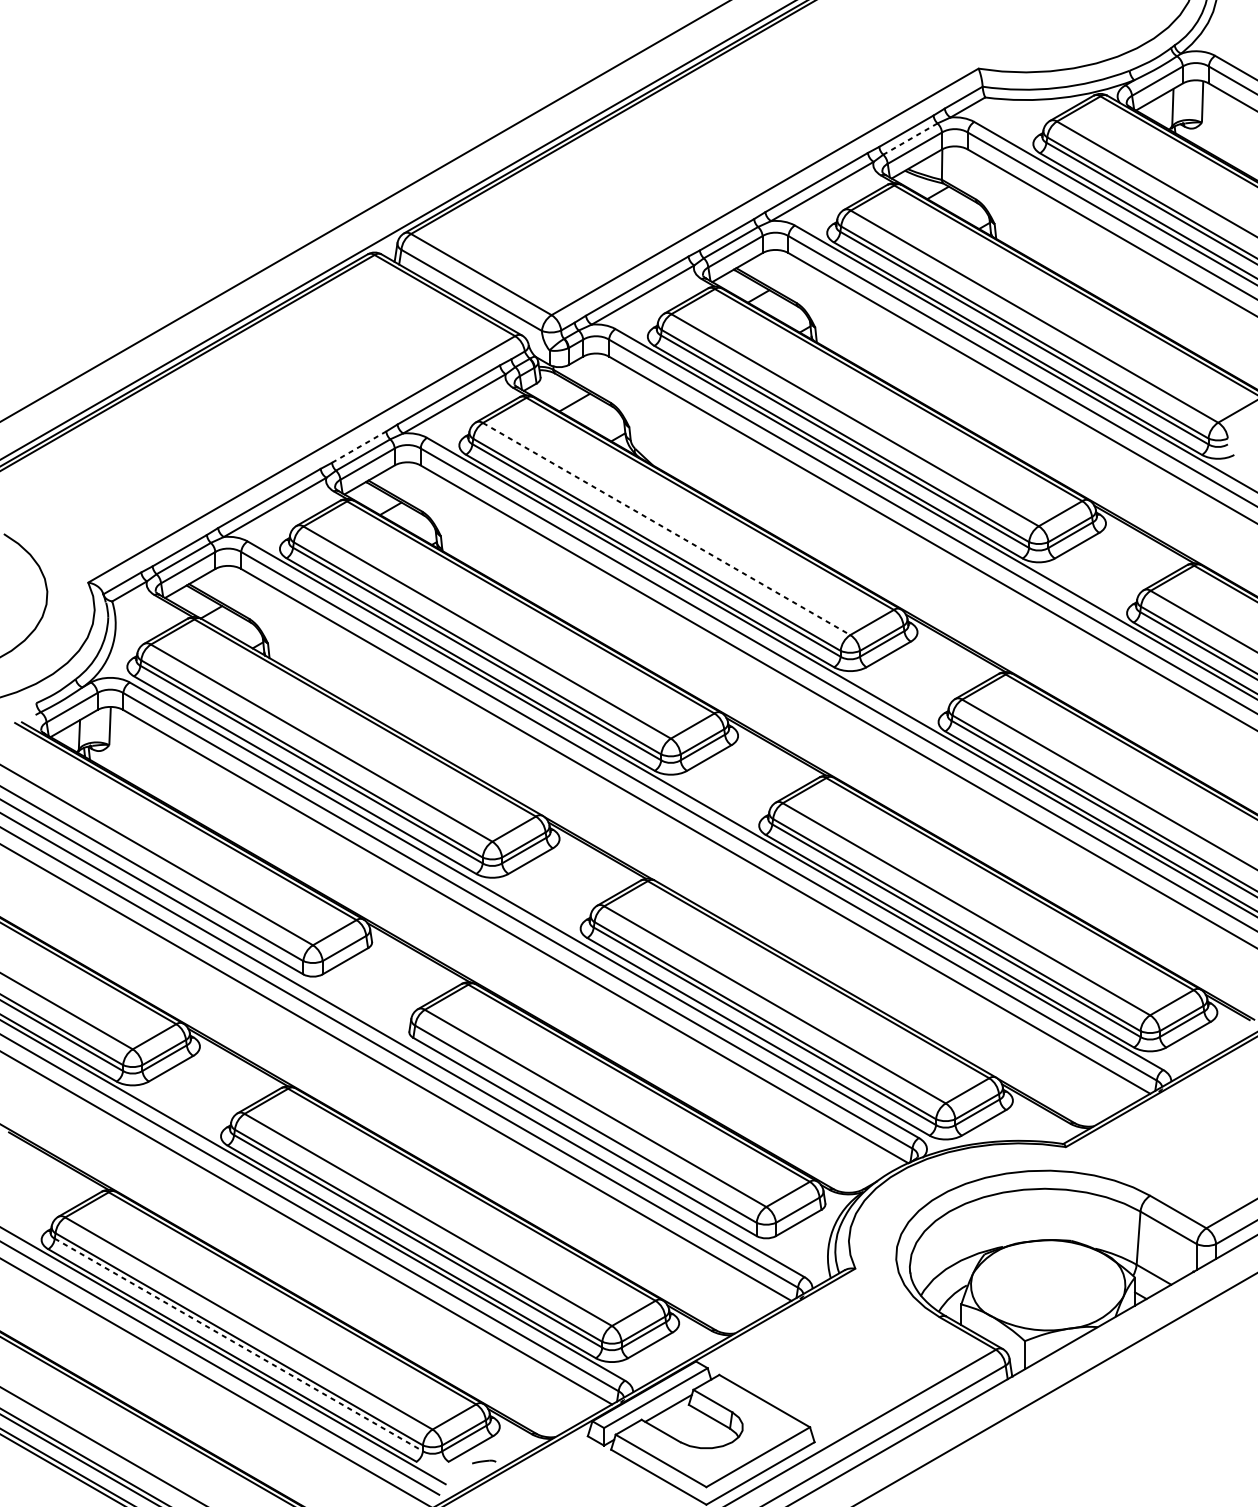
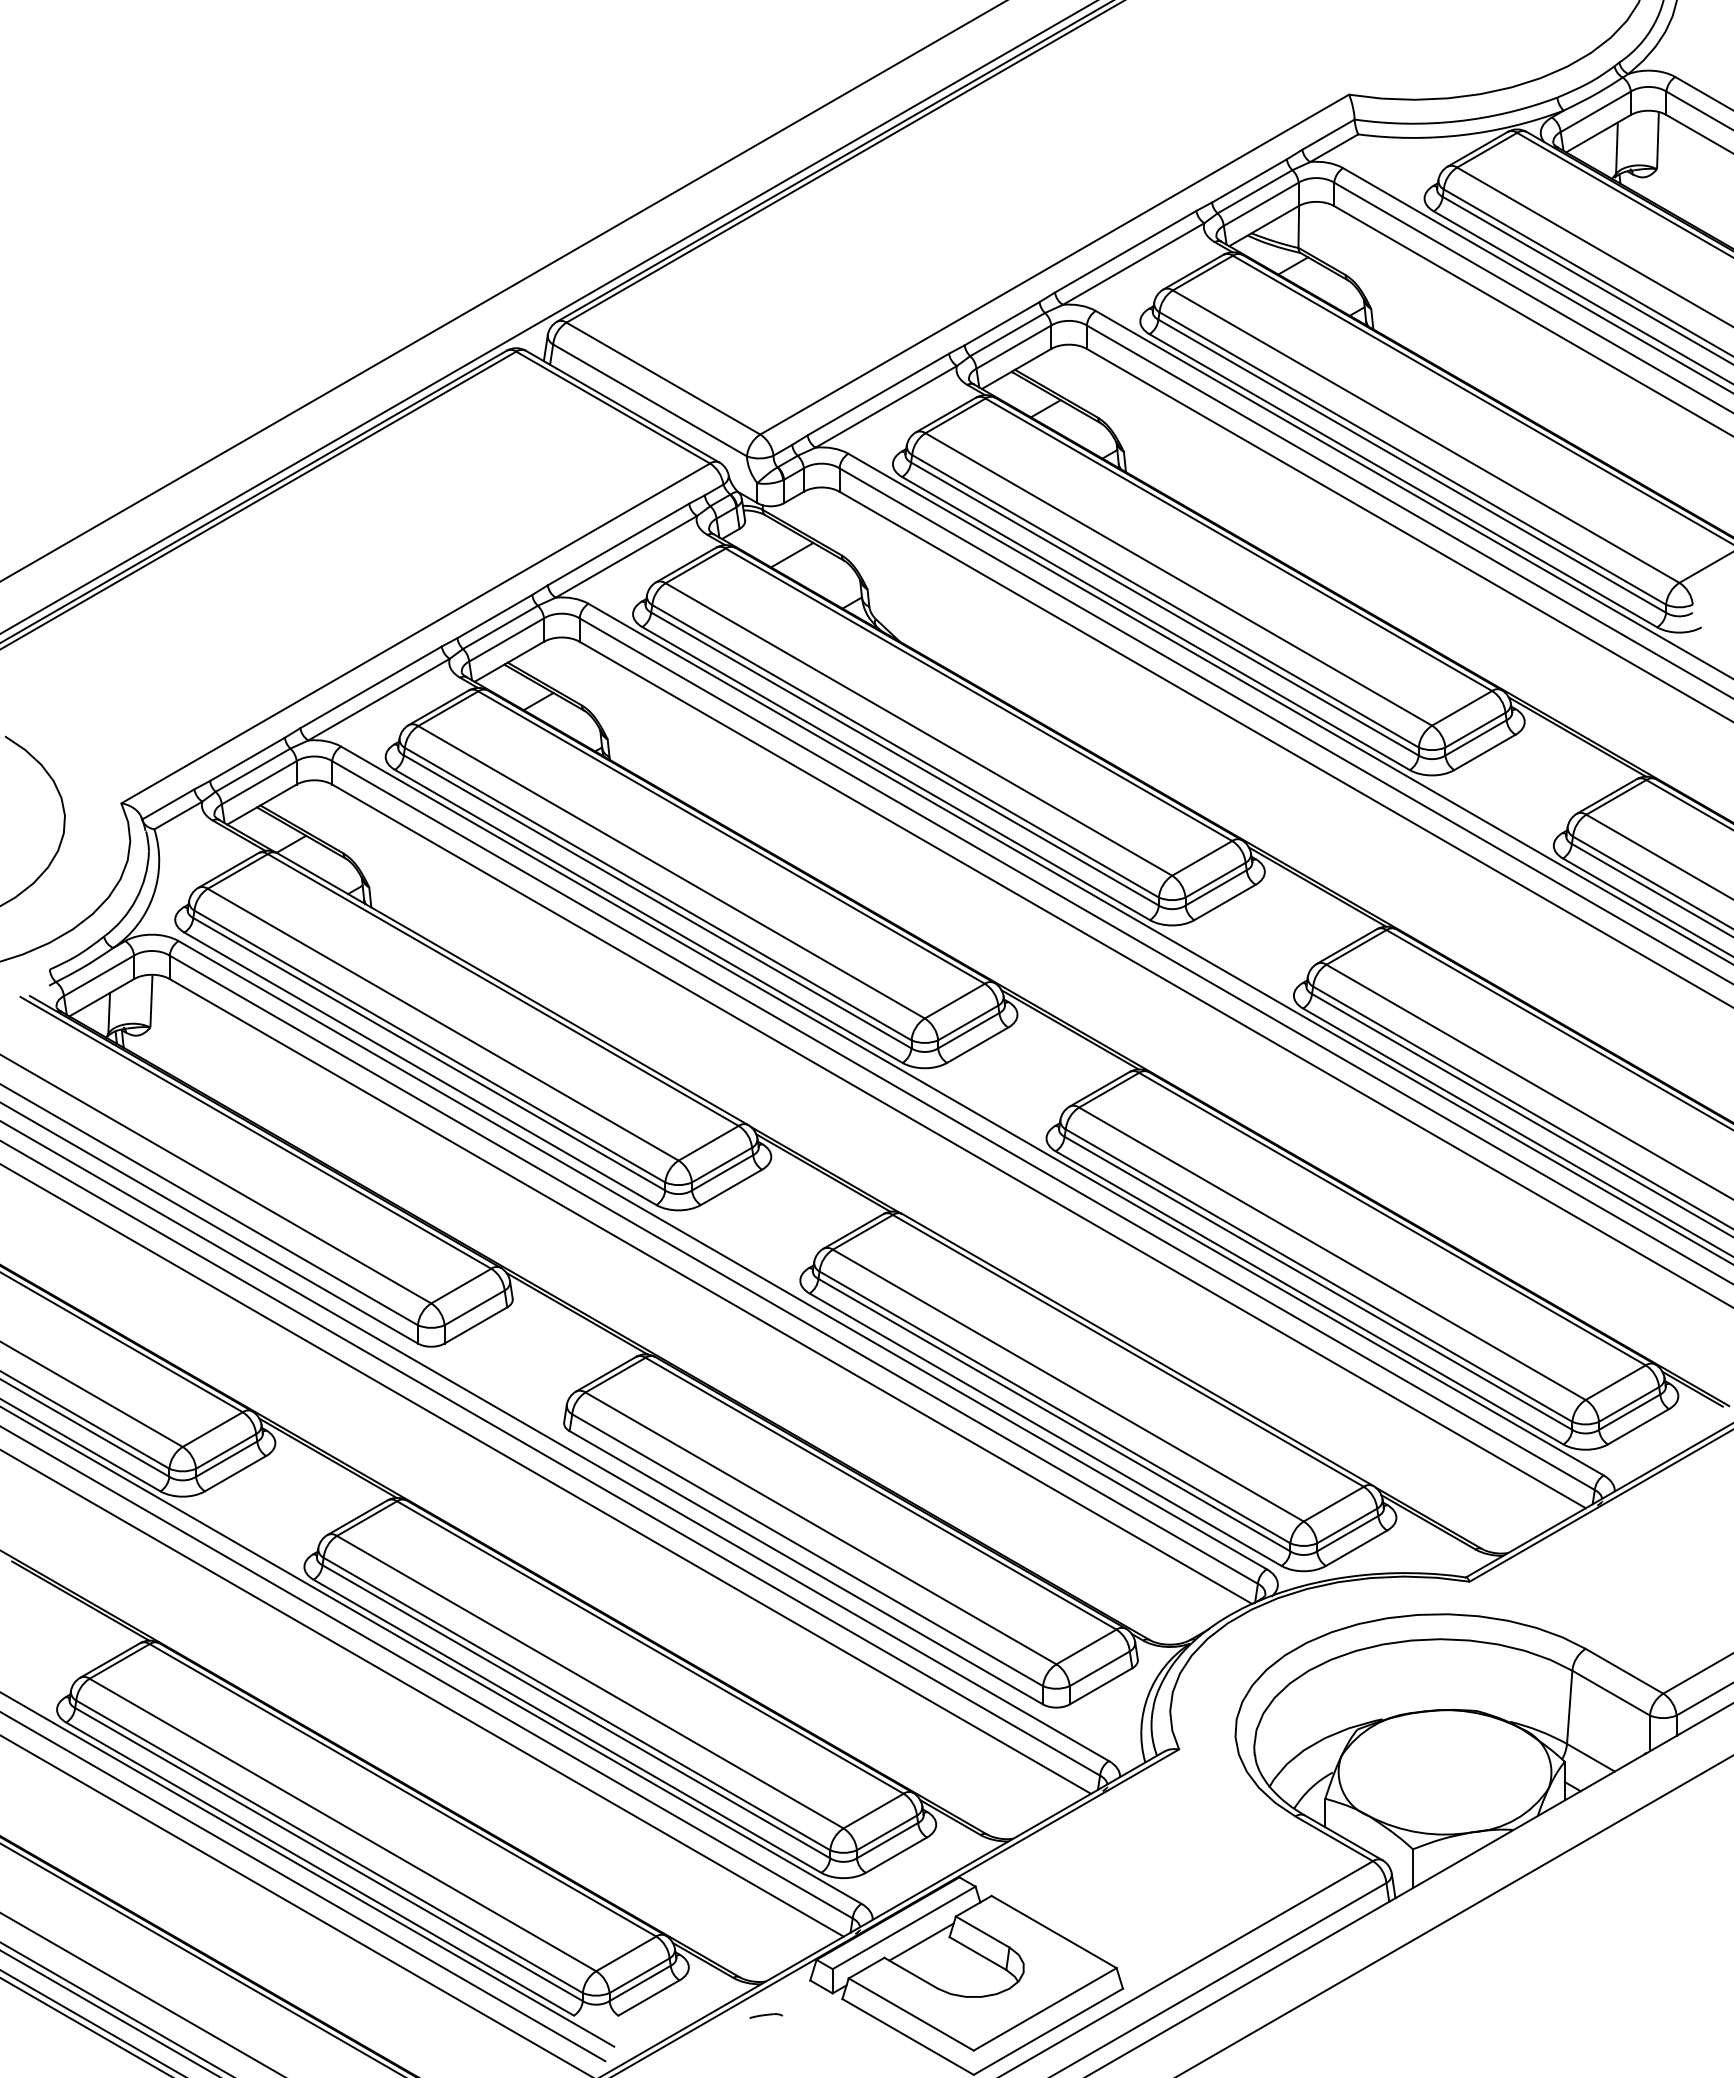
line: (910, 139) -> (1254, 192), dashed -> solid
line: (359, 447) -> (495, 616), dashed -> solid
line: (667, 529) -> (919, 729), dashed -> solid
line: (239, 1344) -> (329, 1854), dashed -> solid
part: (483, 1461) -> (765, 2015), moved

